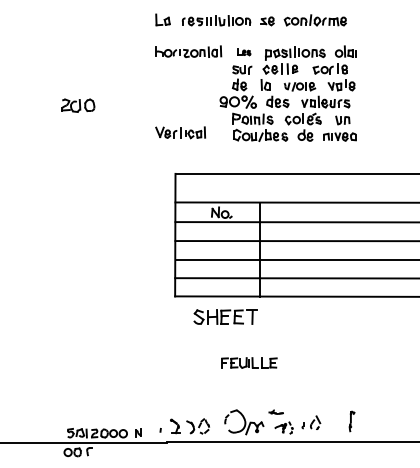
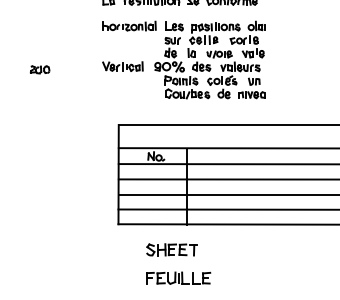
part: (243, 52) -> (173, 26), size x1.67
part: (78, 105) -> (40, 69), size x0.71
part: (180, 132) -> (122, 66), moved
part: (225, 316) -> (172, 249), moved
part: (249, 362) -> (178, 277), size x1.43

